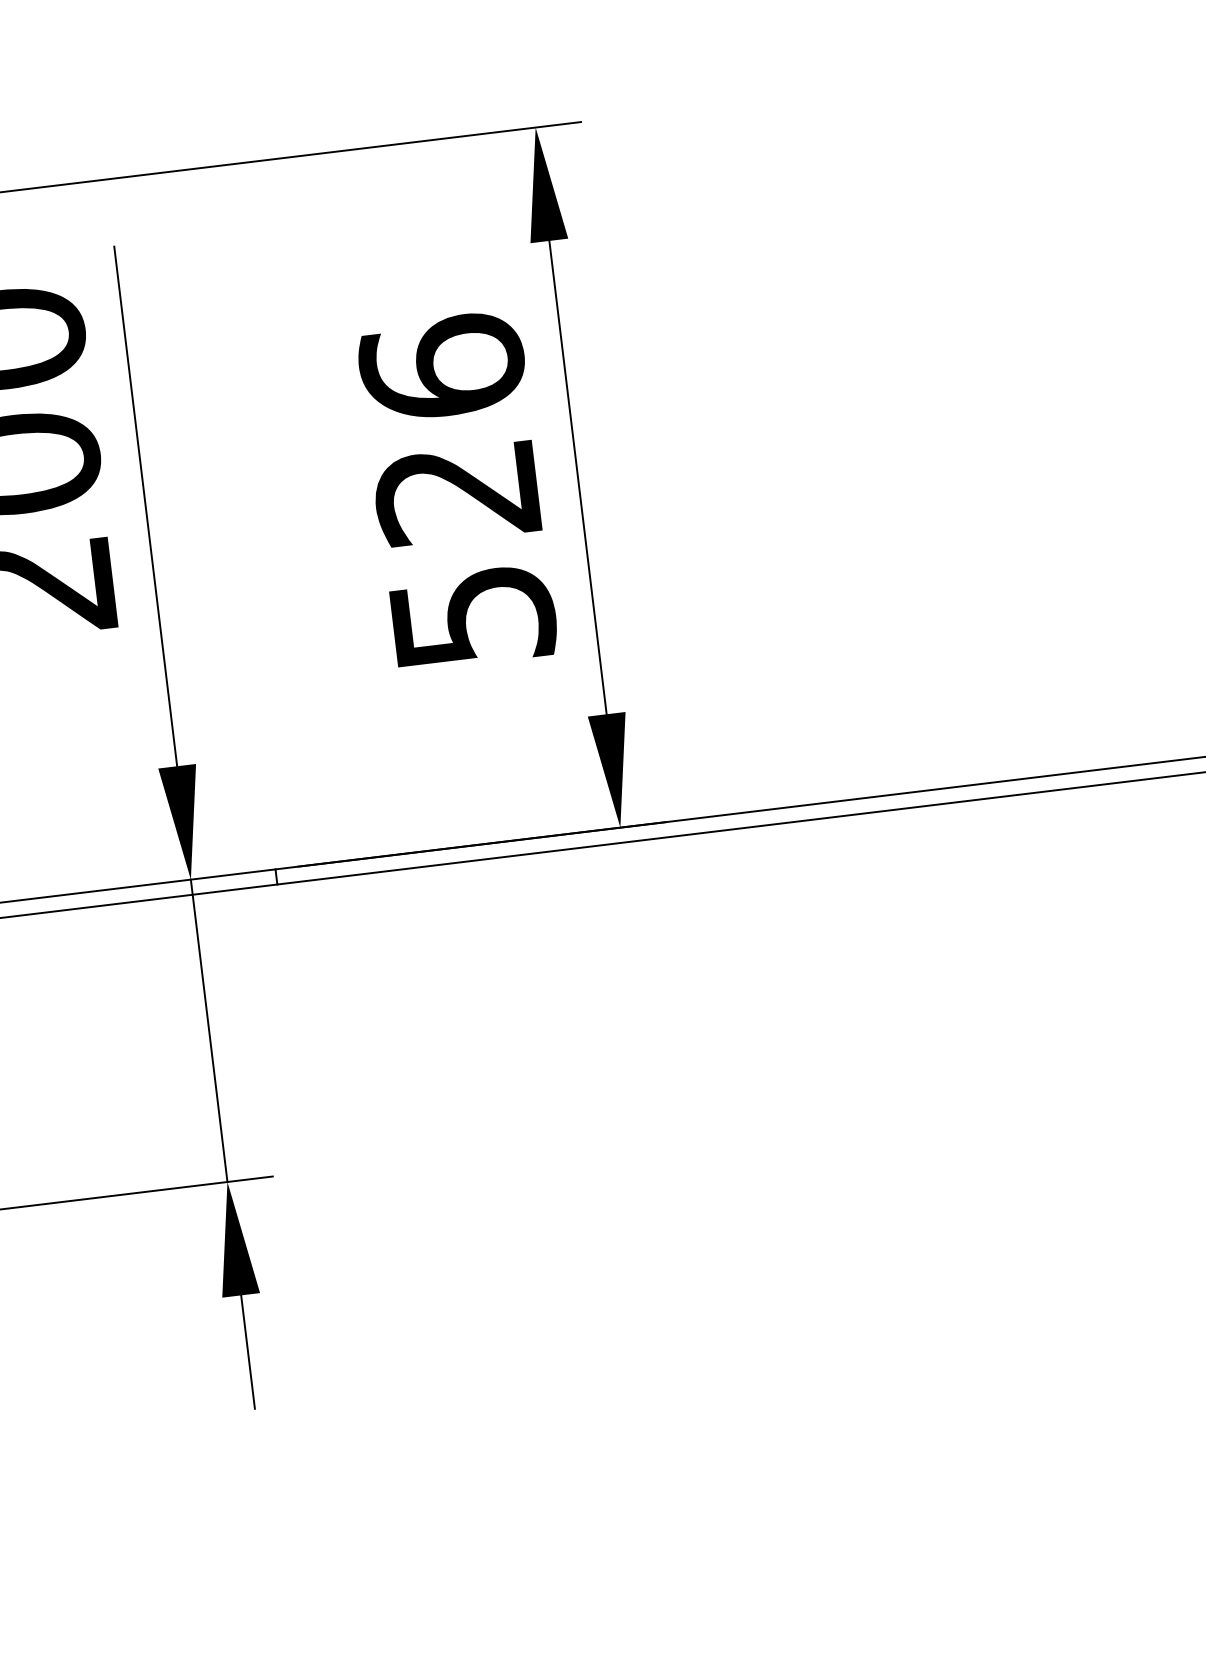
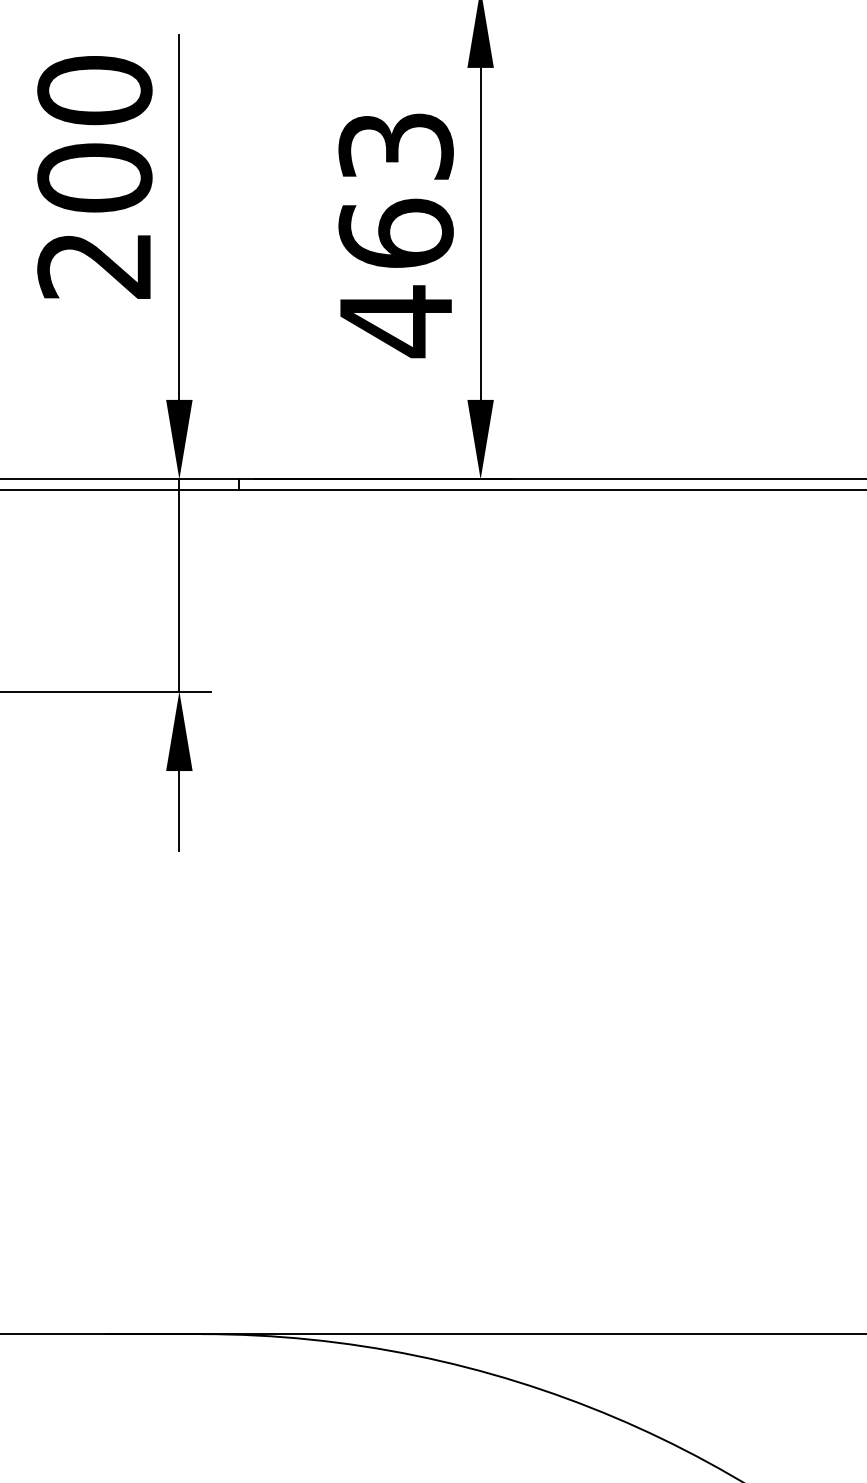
text: (456, 493) -> (395, 234), 526 -> 463

